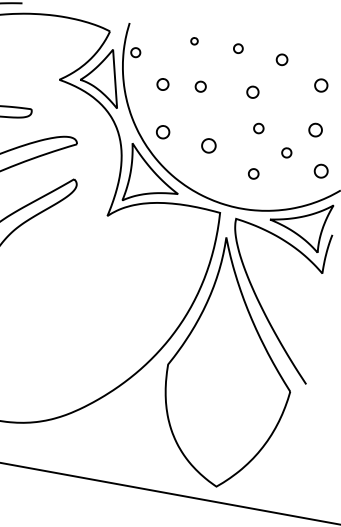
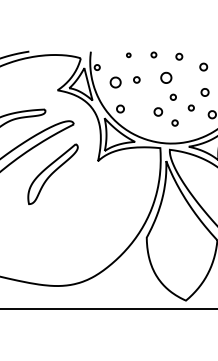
part: (162, 84) -> (115, 82), size x1.6
part: (253, 91) -> (166, 77), size x1.6
part: (209, 145) -> (158, 111), moved

